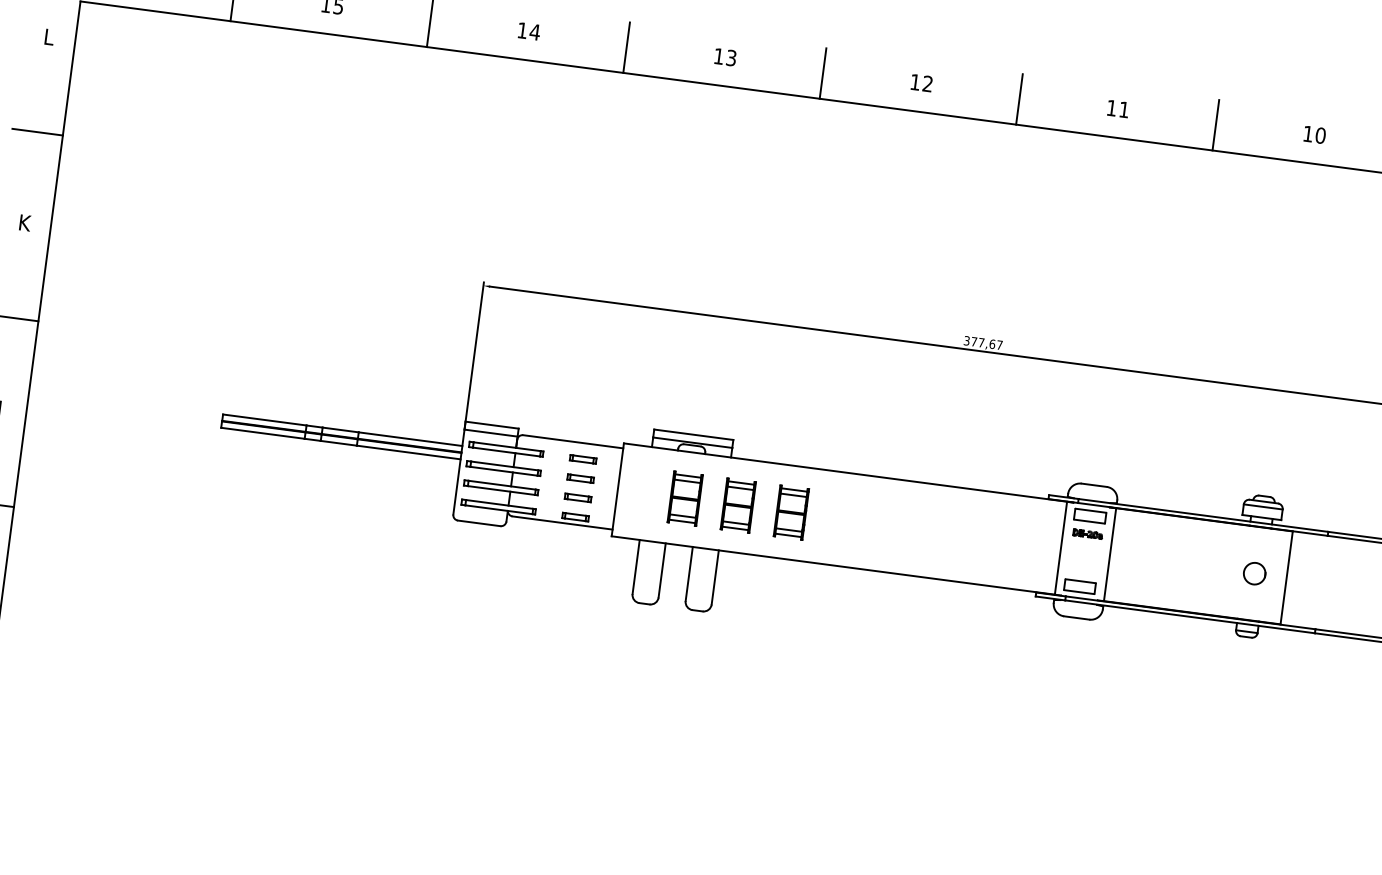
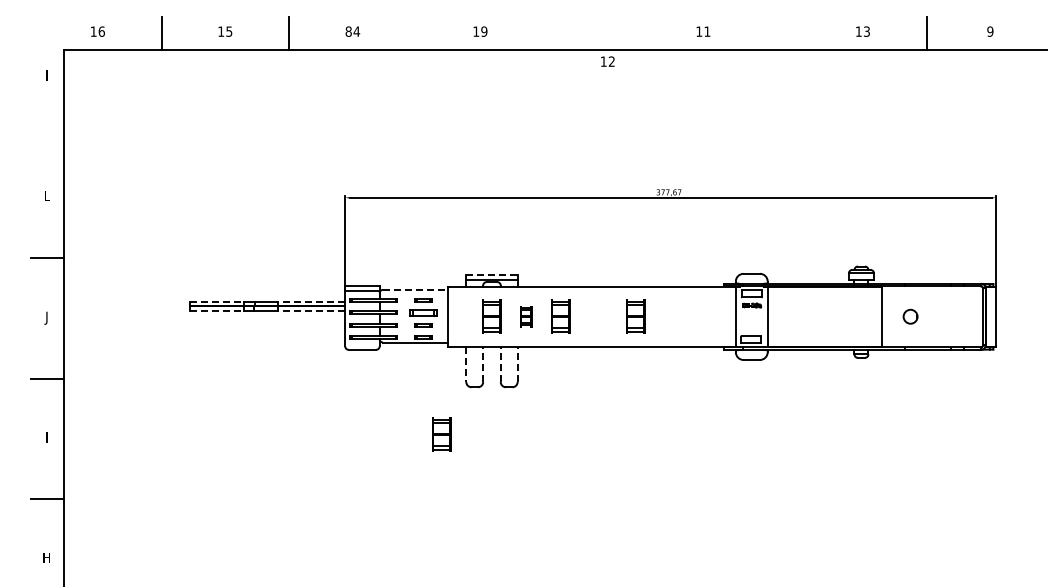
text: (522, 30) -> (348, 31), 14 -> 84
text: (49, 37) -> (47, 75), L -> I
line: (626, 47) -> (416, 33), removed
text: (731, 57) -> (484, 31), 13 -> 19
line: (823, 73) -> (544, 33), removed
text: (921, 82) -> (607, 61), moved
line: (1019, 98) -> (671, 33), removed
text: (1118, 108) -> (703, 31), moved
line: (1216, 124) -> (799, 33), removed
line: (37, 132) -> (47, 137), removed
text: (1320, 135) -> (866, 31), 10 -> 13
text: (25, 223) -> (47, 196), K -> L
line: (265, 419) -> (217, 301), solid -> dashed
line: (263, 433) -> (217, 310), solid -> dashed
line: (693, 435) -> (491, 275), solid -> dashed
line: (410, 438) -> (311, 301), solid -> dashed
line: (574, 441) -> (416, 289), solid -> dashed
line: (408, 452) -> (311, 310), solid -> dashed
part: (580, 478) -> (423, 312), size x1.6
part: (738, 505) -> (526, 316), size x0.6
part: (906, 527) -> (635, 316), added
line: (636, 567) -> (466, 364), solid -> dashed
line: (662, 570) -> (483, 364), solid -> dashed
line: (688, 573) -> (500, 364), solid -> dashed
part: (1254, 573) -> (910, 316), moved
line: (715, 577) -> (517, 364), solid -> dashed
part: (583, 669) -> (441, 434), added

